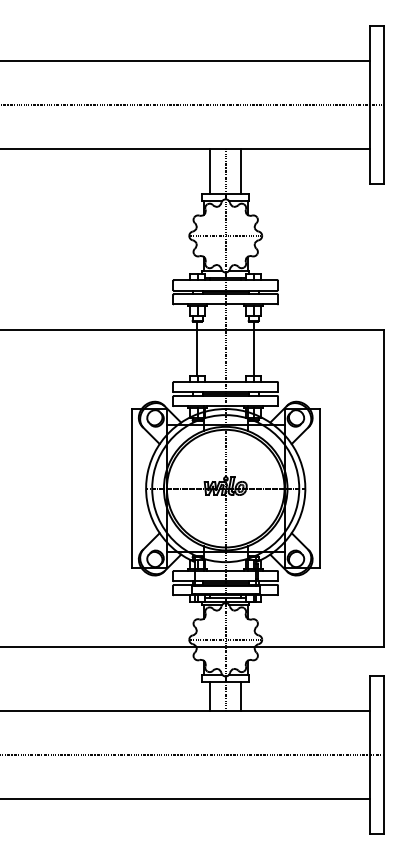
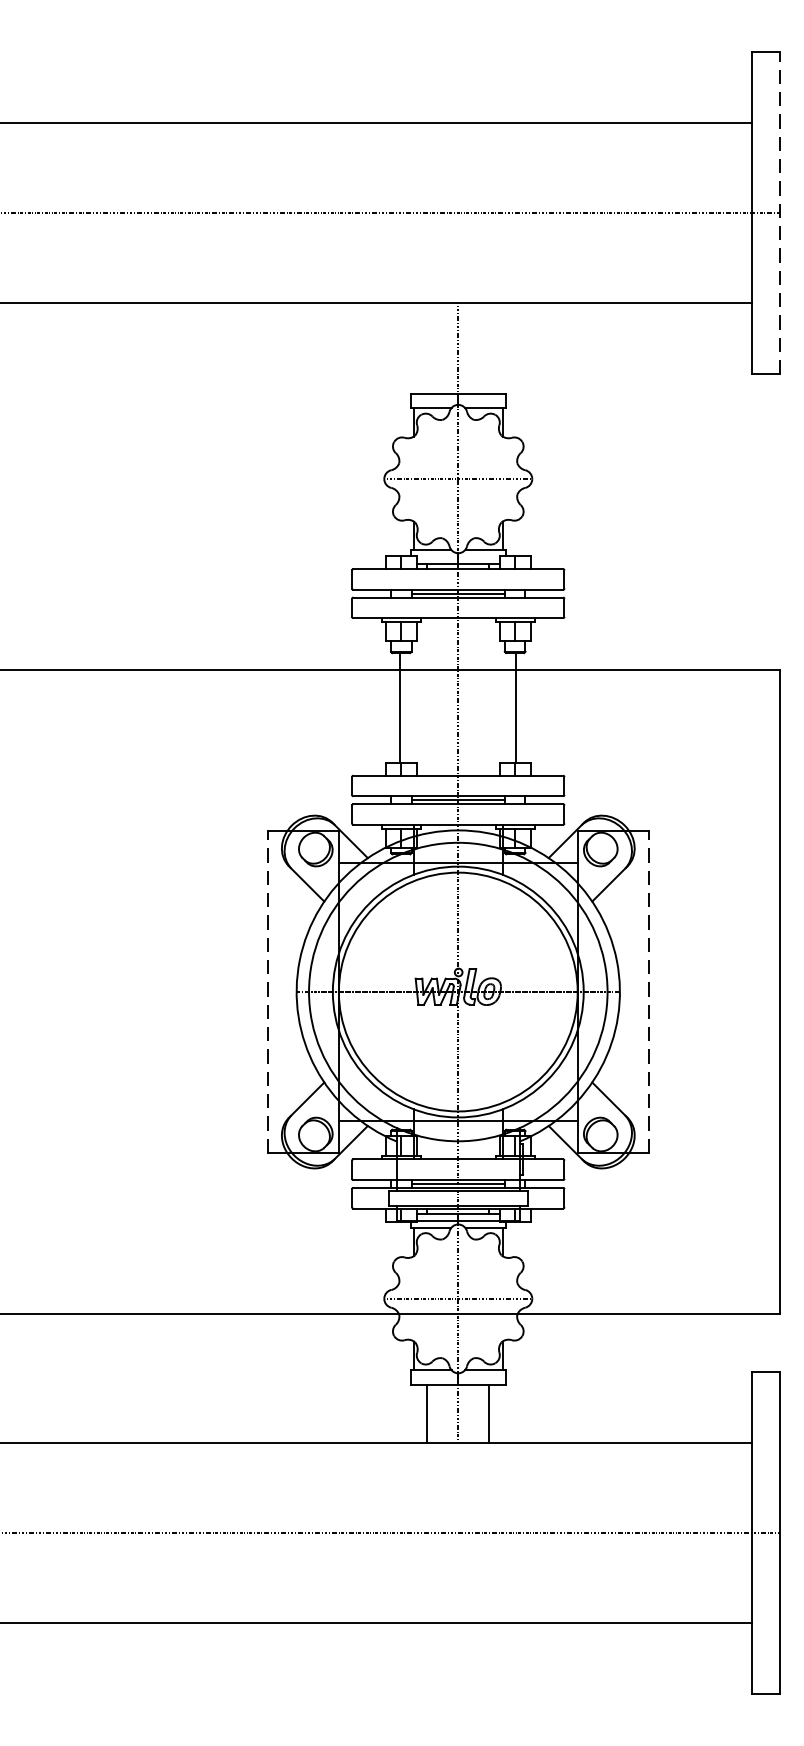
line: (384, 104) -> (780, 212), solid -> dashed
line: (210, 171) -> (427, 348), removed
line: (241, 171) -> (490, 348), removed
line: (131, 488) -> (267, 991), solid -> dashed
line: (319, 488) -> (648, 991), solid -> dashed

